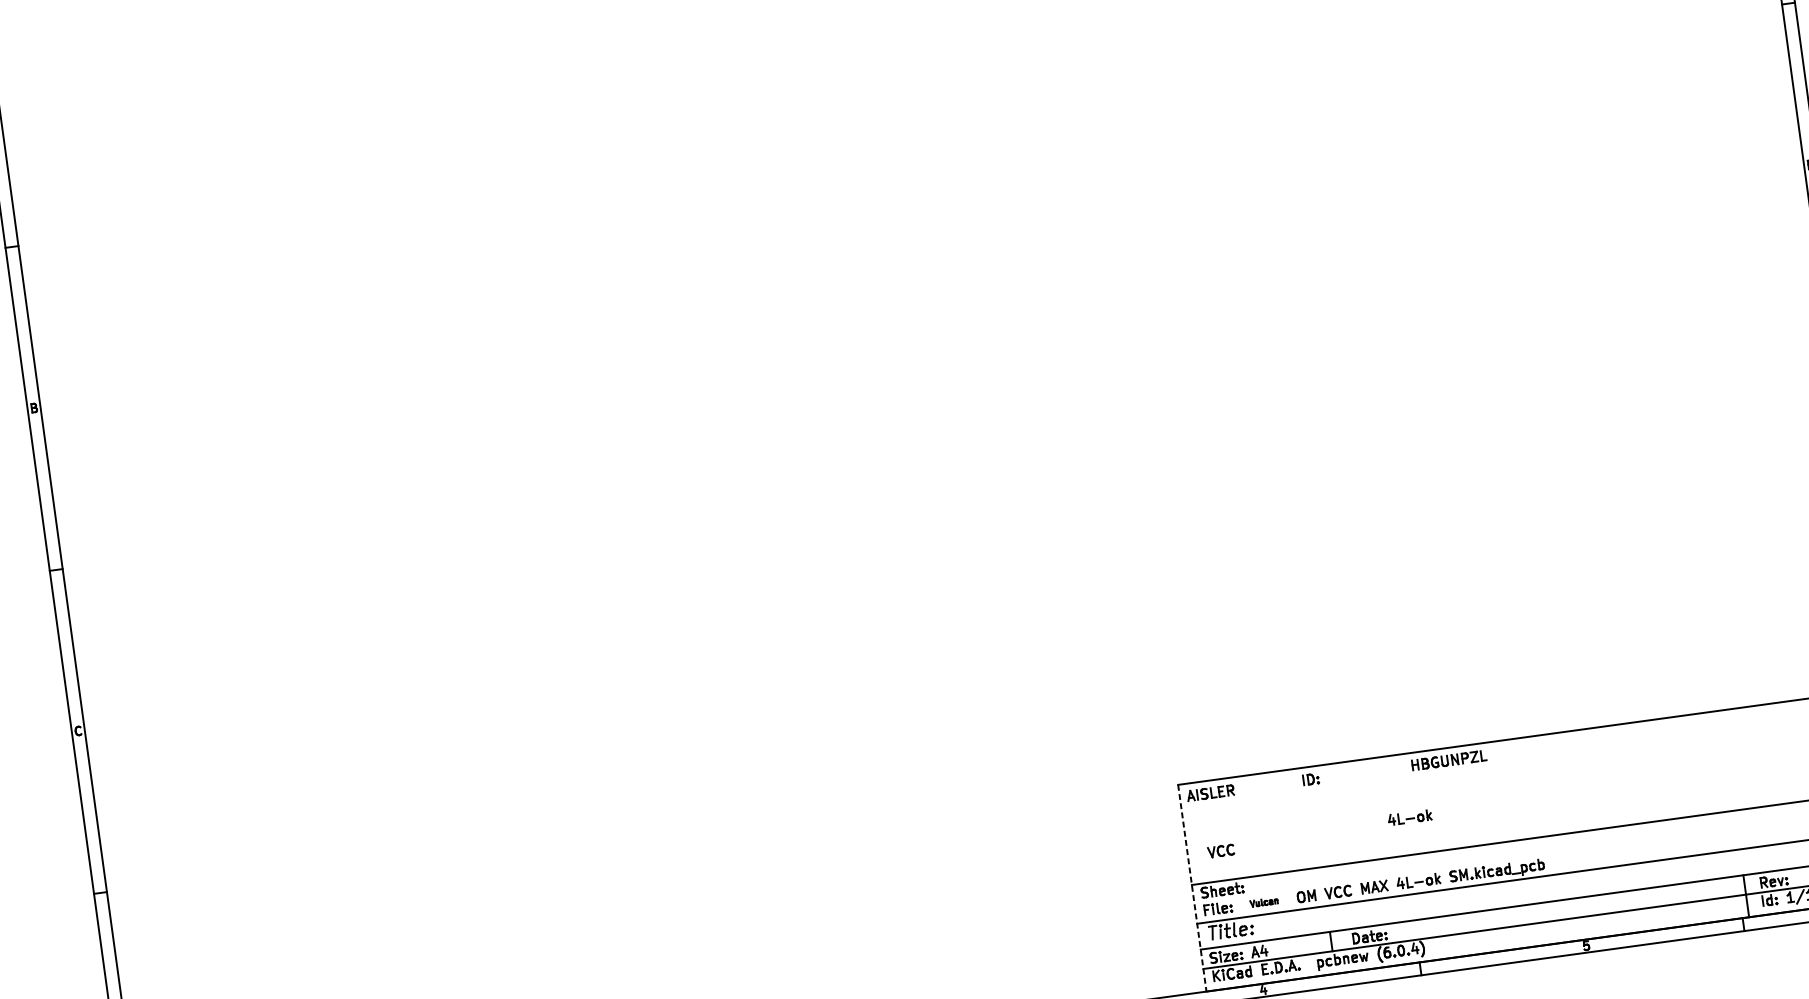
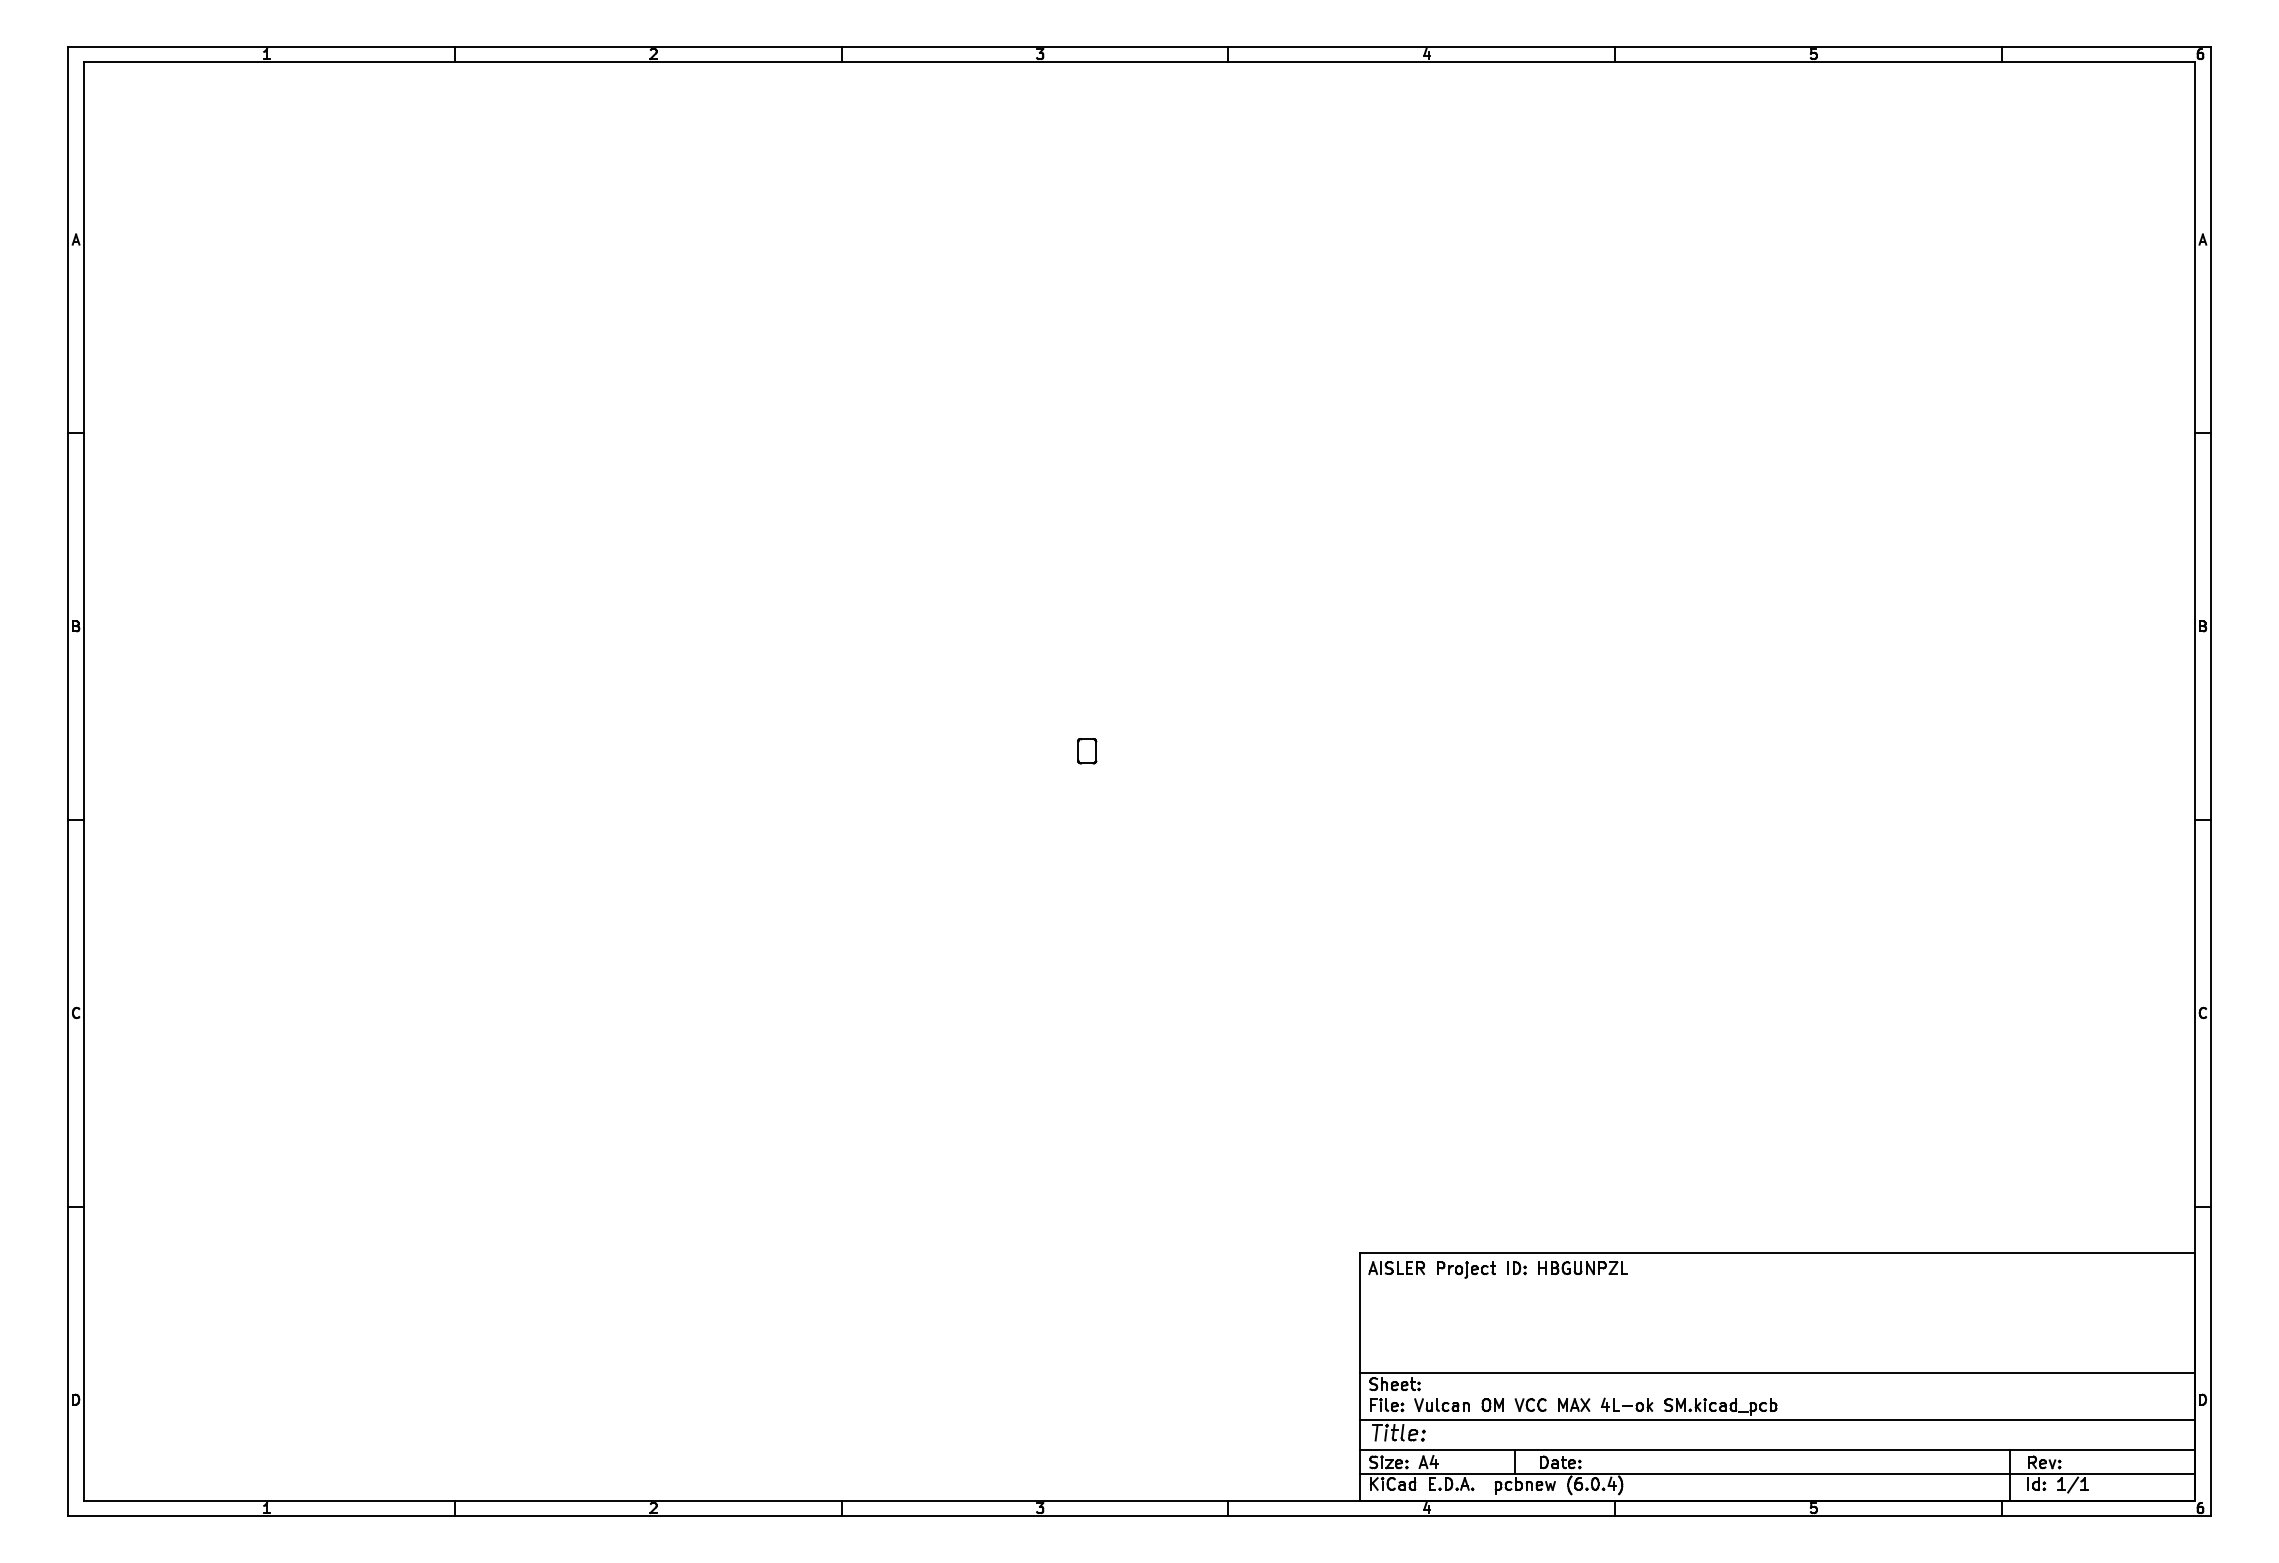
part: (893, 396) -> (1087, 751), added
part: (1448, 759) -> (1582, 1267), moved
part: (1269, 786) -> (1466, 1269), added
part: (1409, 817) -> (1626, 1328), removed
part: (1220, 850) -> (1399, 1337), removed
line: (1192, 888) -> (1359, 1377), dashed -> solid
part: (1263, 901) -> (1441, 1404), size x1.67

